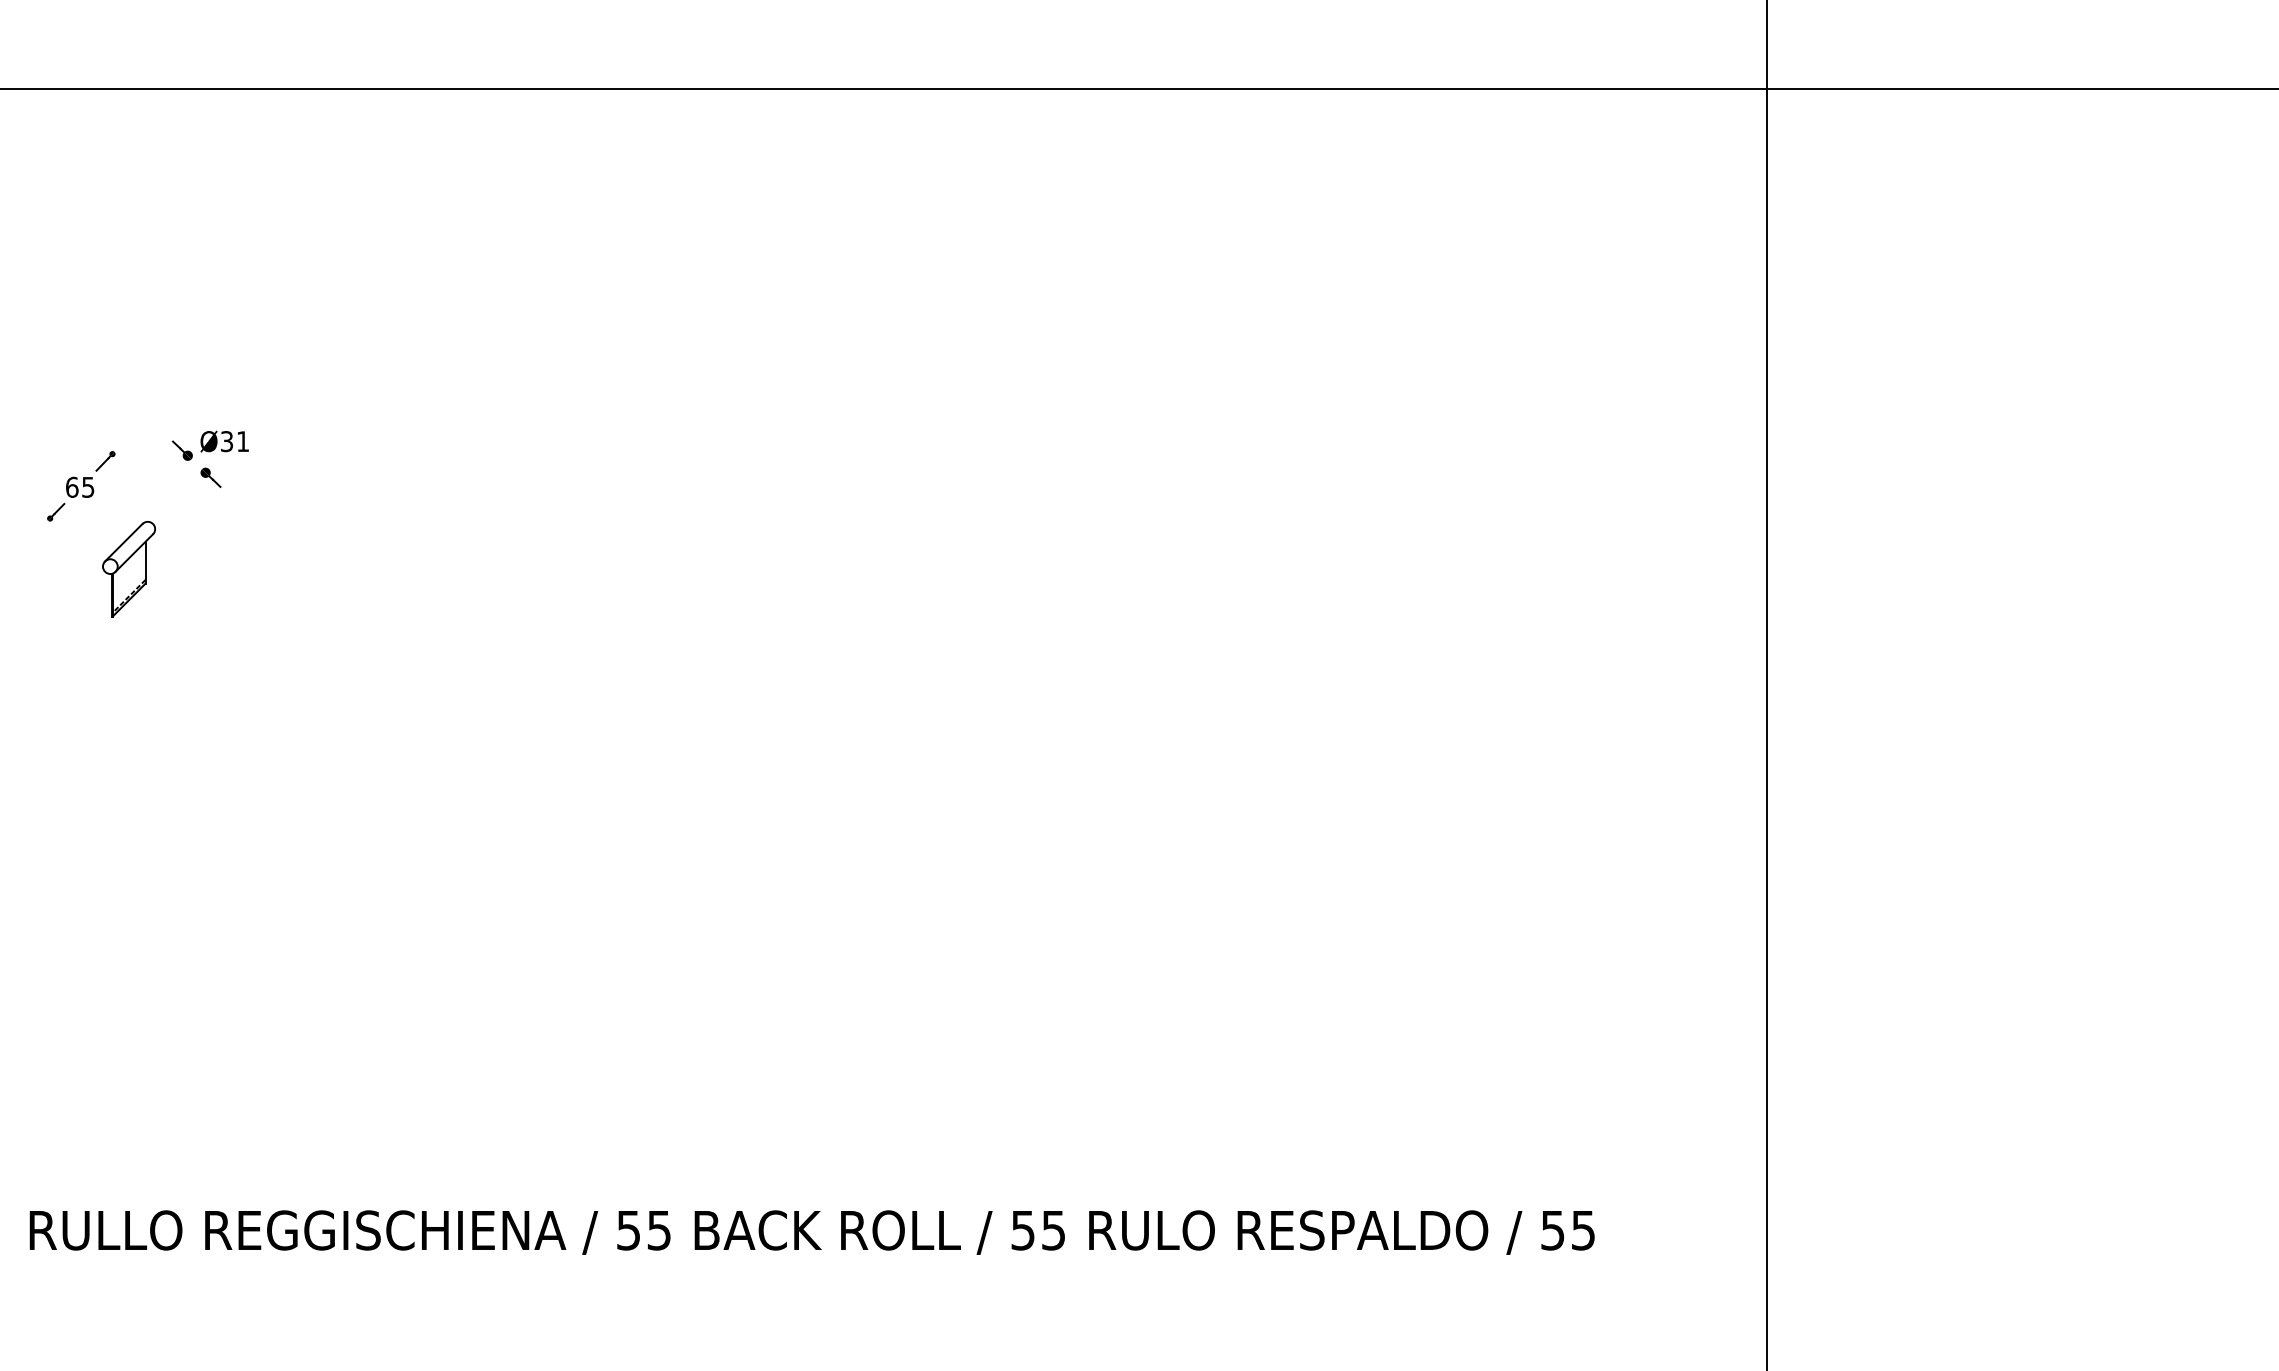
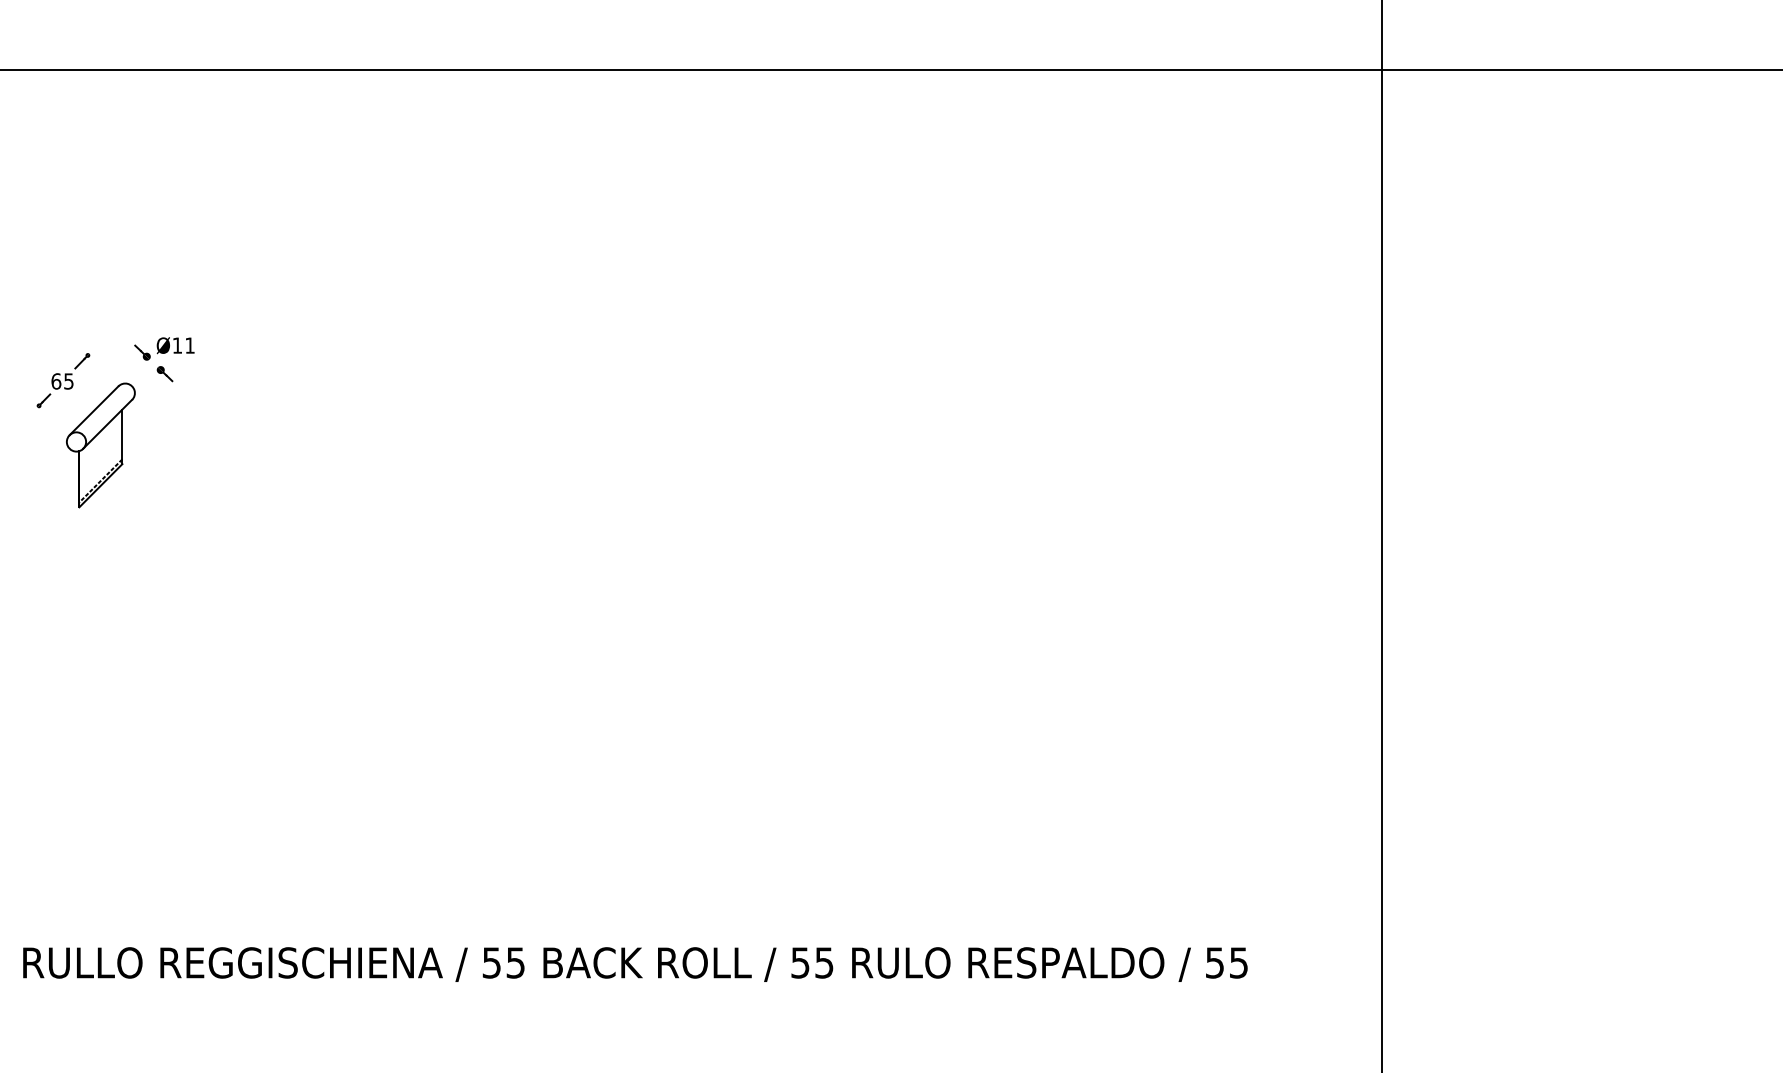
text: (226, 441) -> (177, 345), Ø31 -> Ø11
part: (128, 569) -> (100, 445), size x1.67

